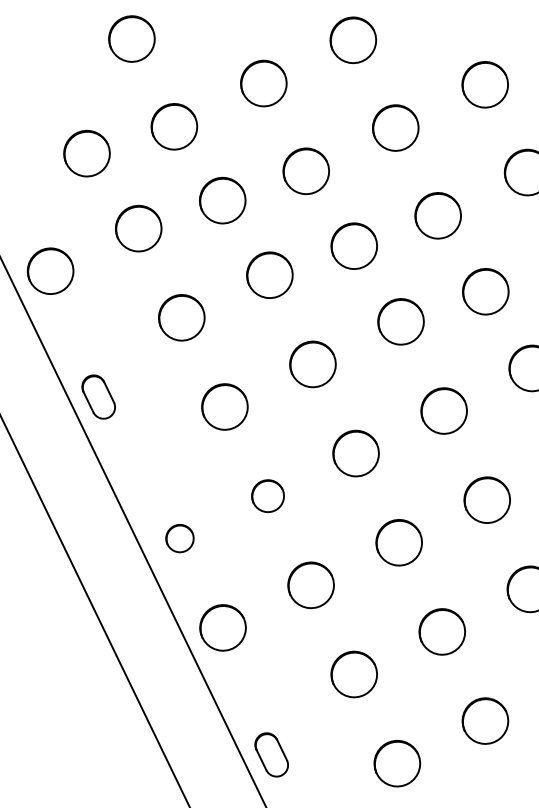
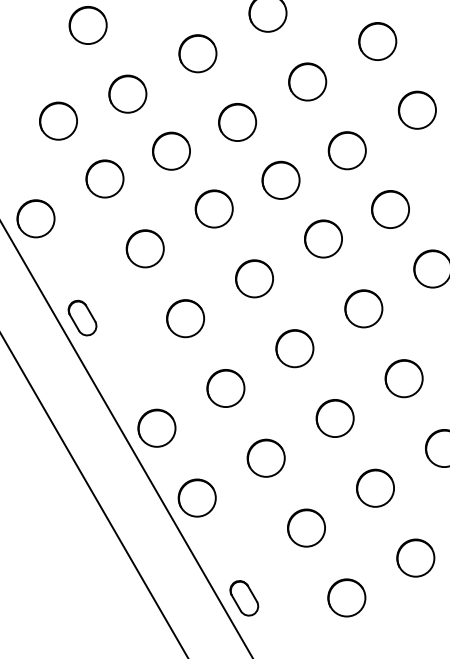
circle: (267, 496) -> (225, 388), size x1.43
circle: (179, 537) -> (156, 427), size x1.67

